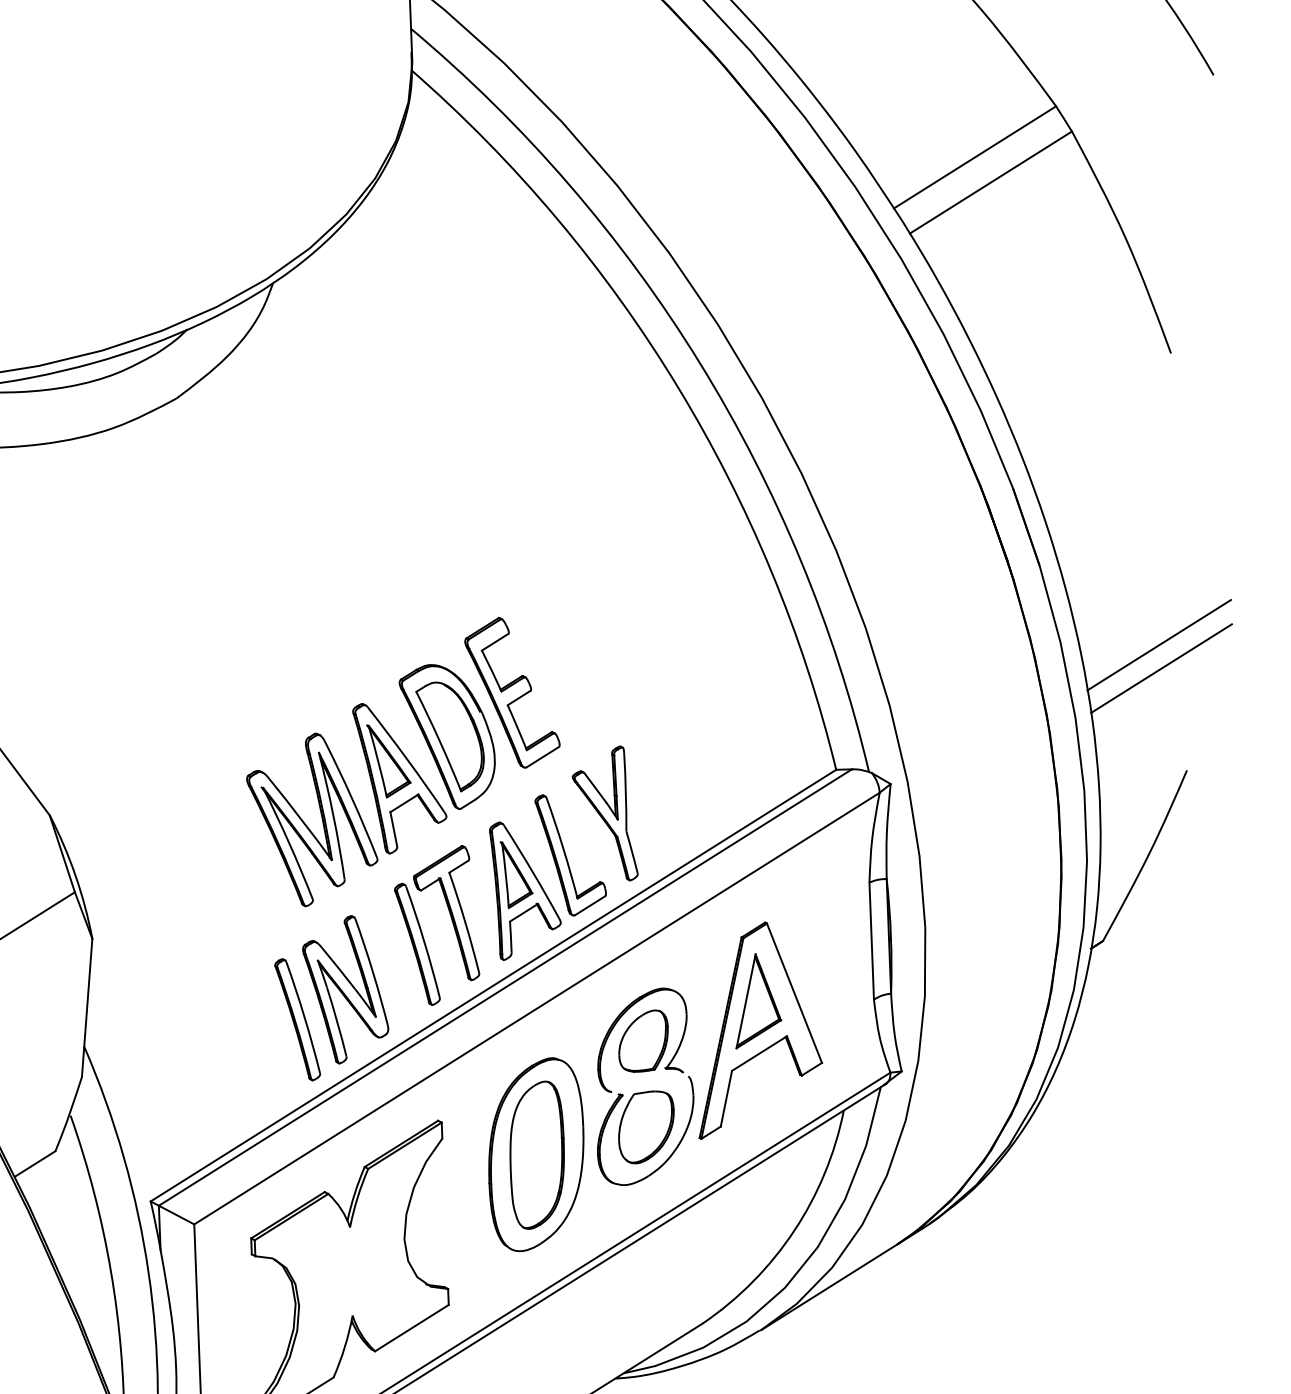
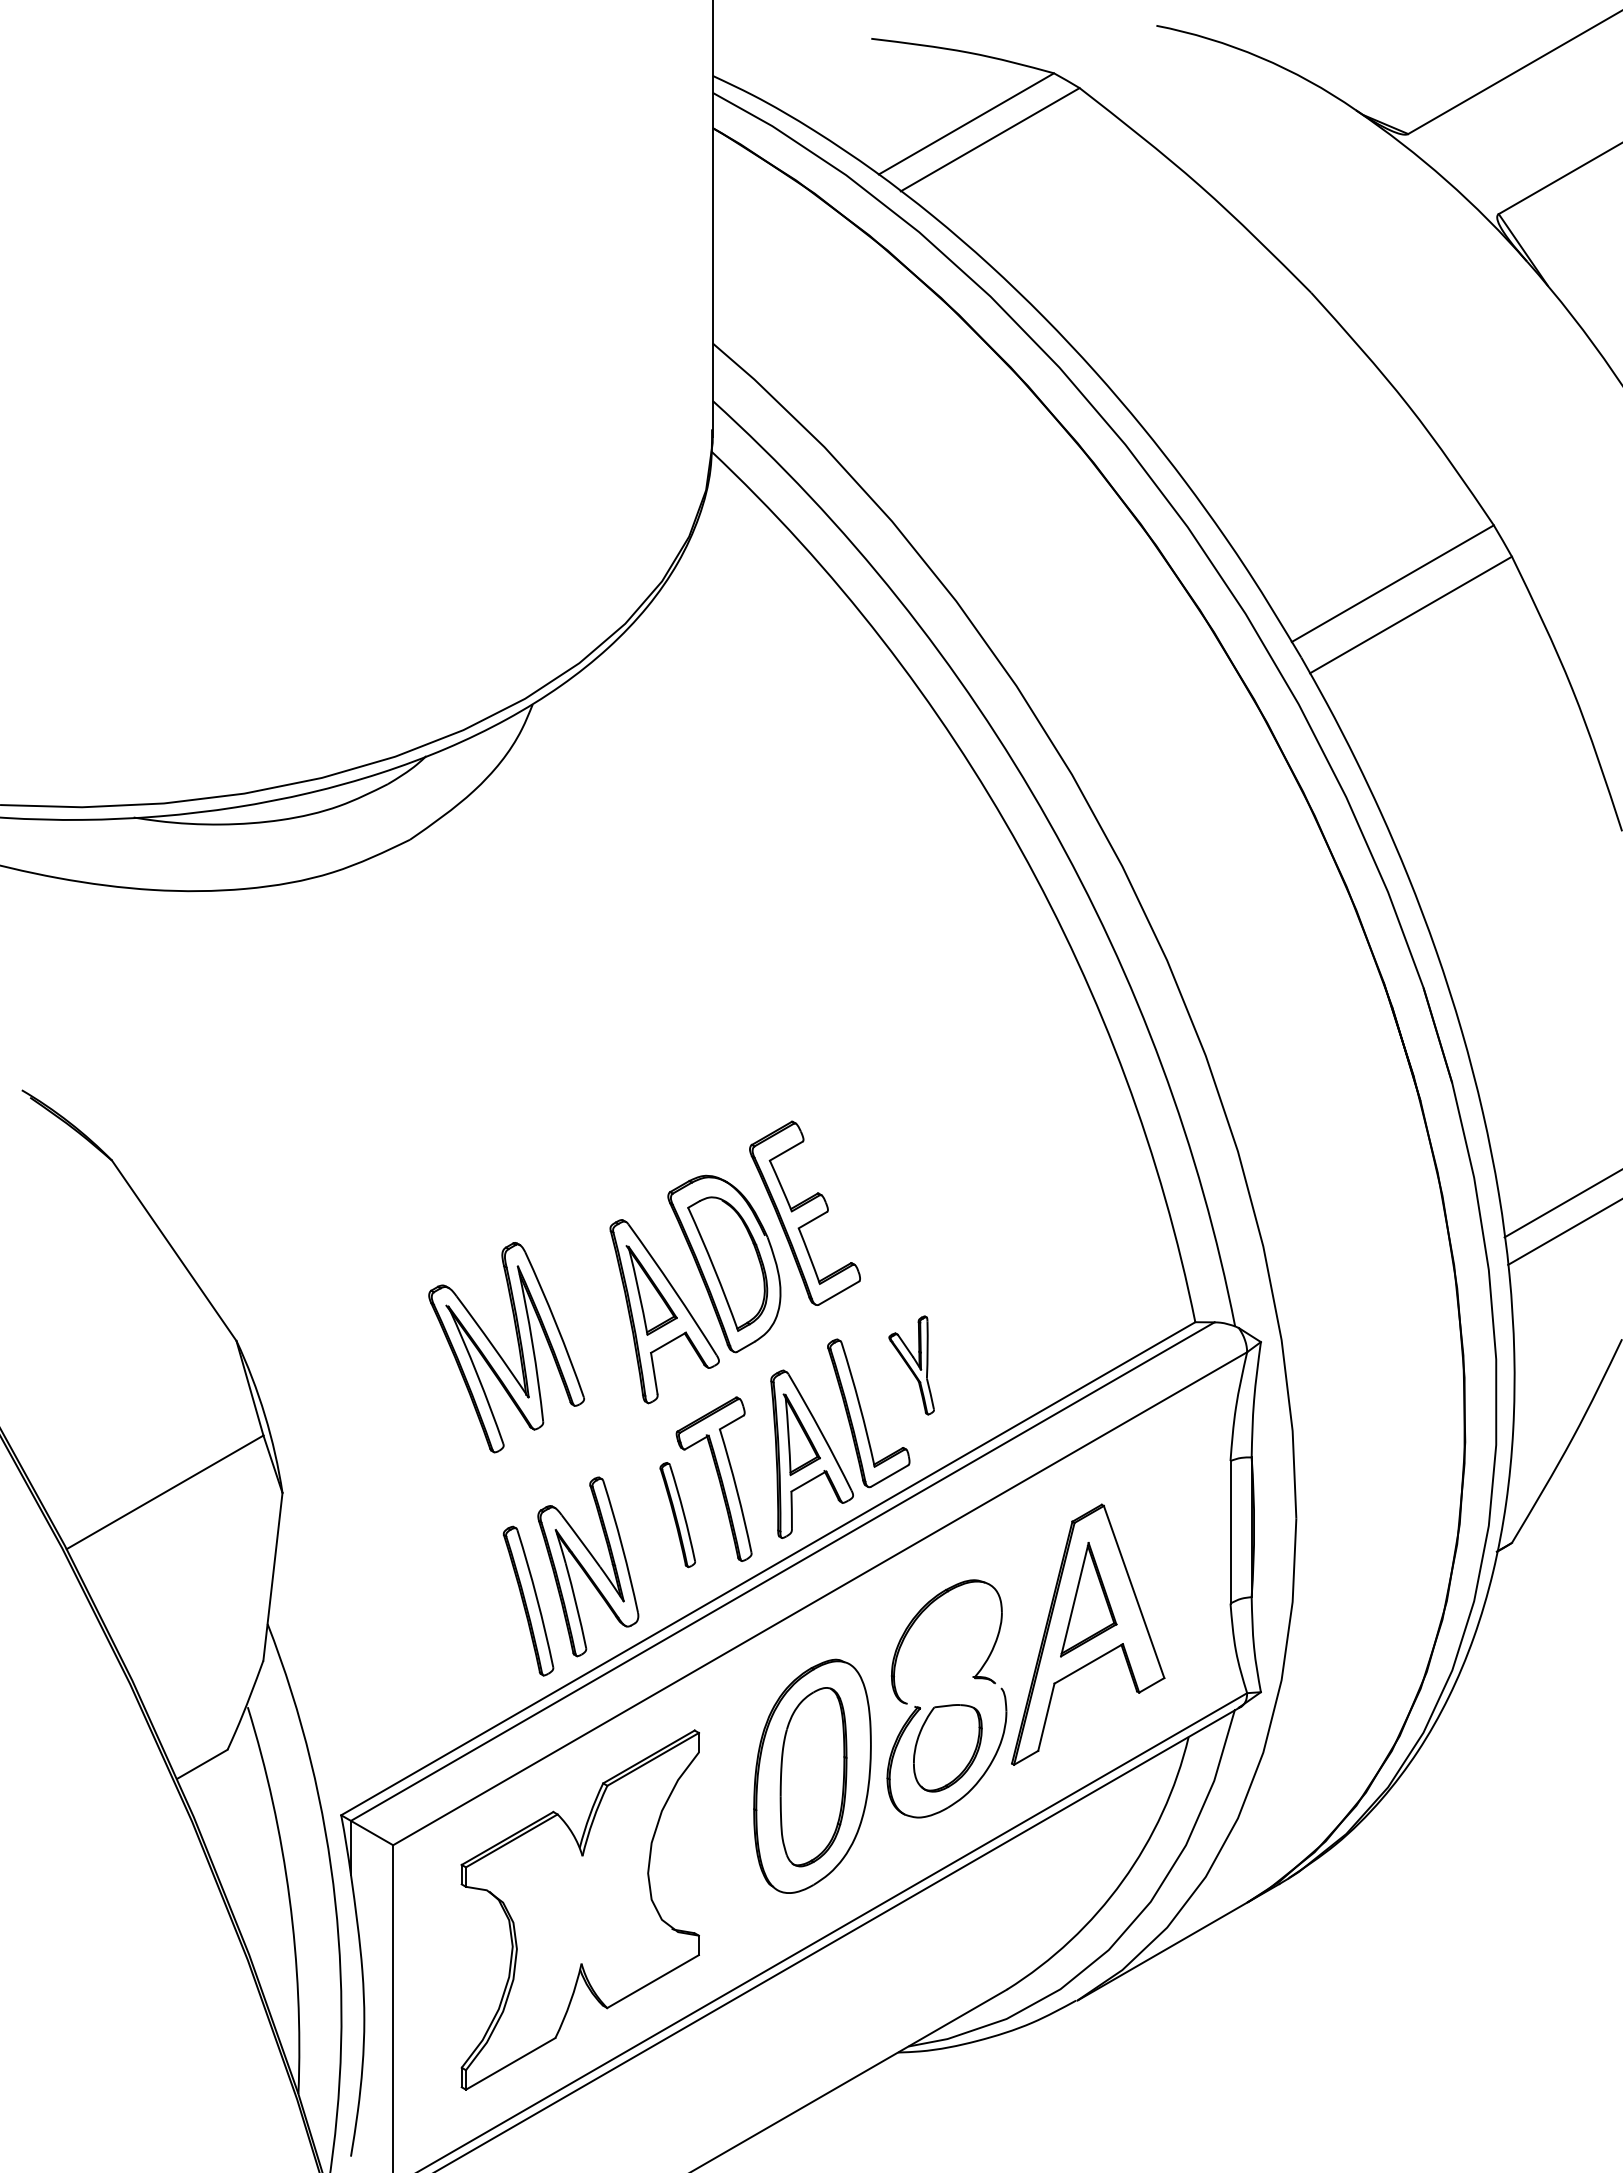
part: (604, 814) -> (911, 1365), size x0.6
part: (306, 824) -> (499, 1353), moved
part: (417, 943) -> (677, 1514), size x0.7
part: (643, 1041) -> (948, 1643), removed

